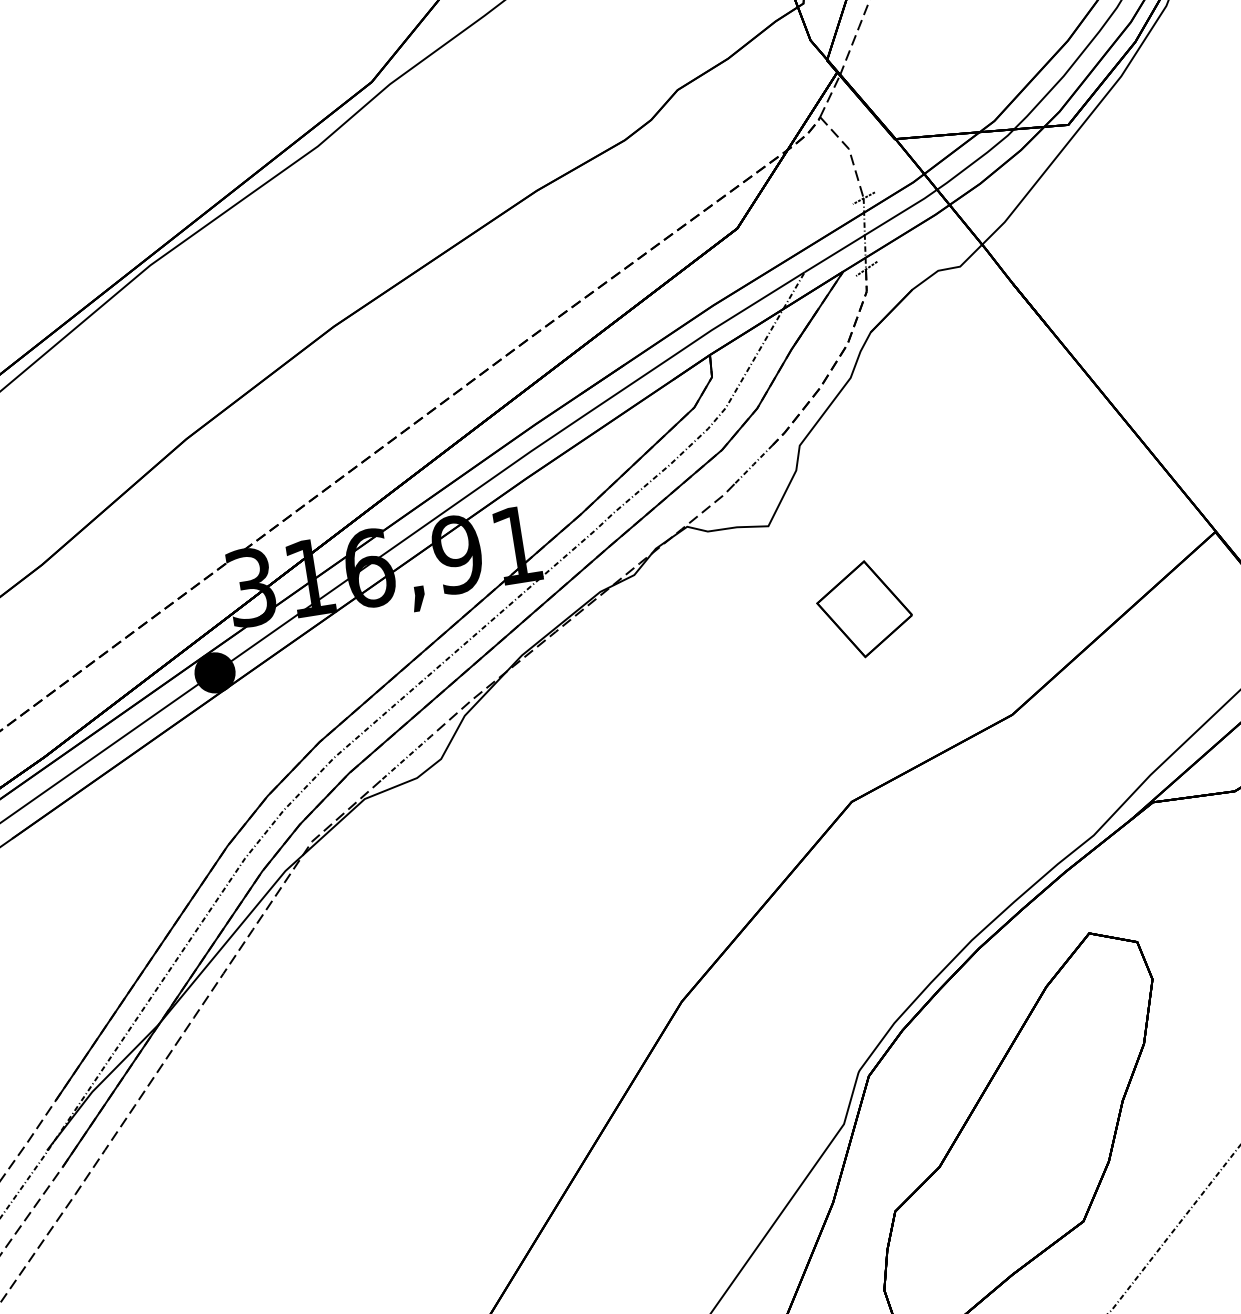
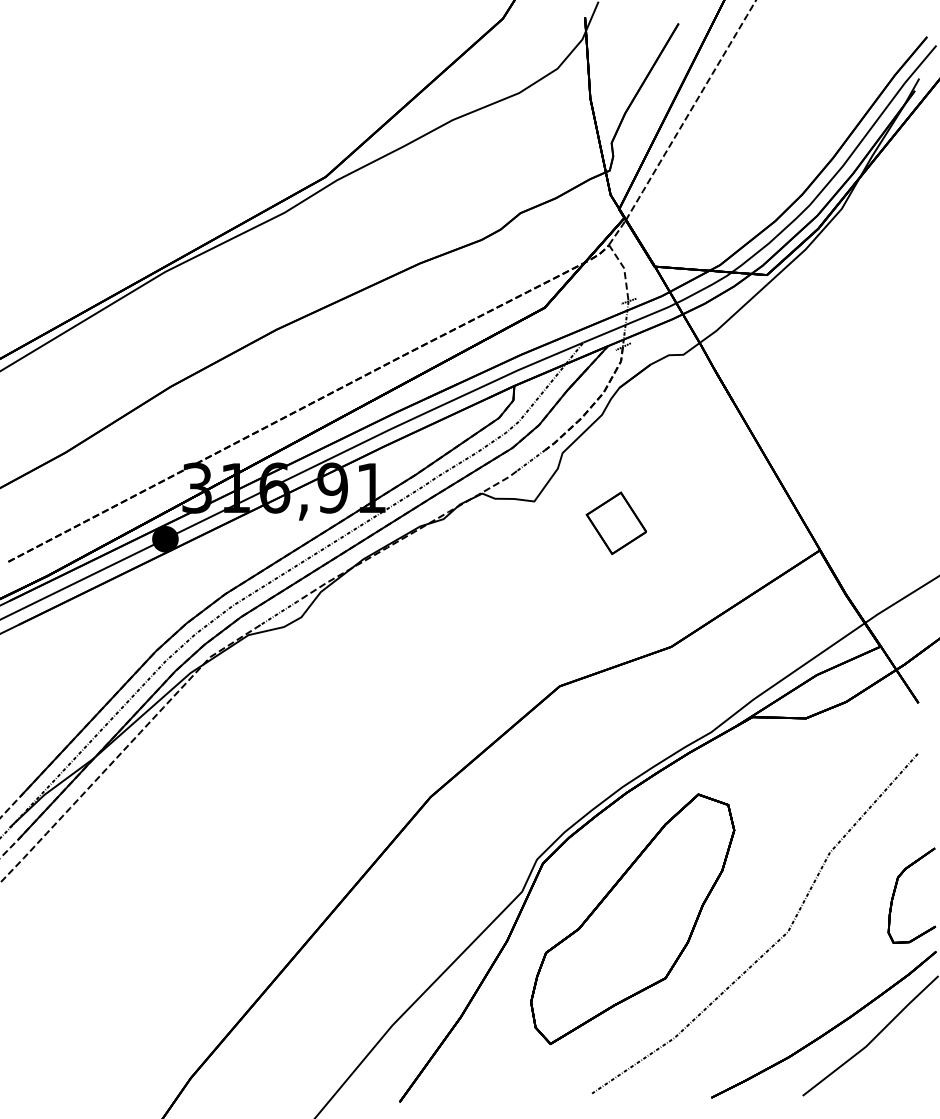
part: (863, 609) -> (615, 523), moved

